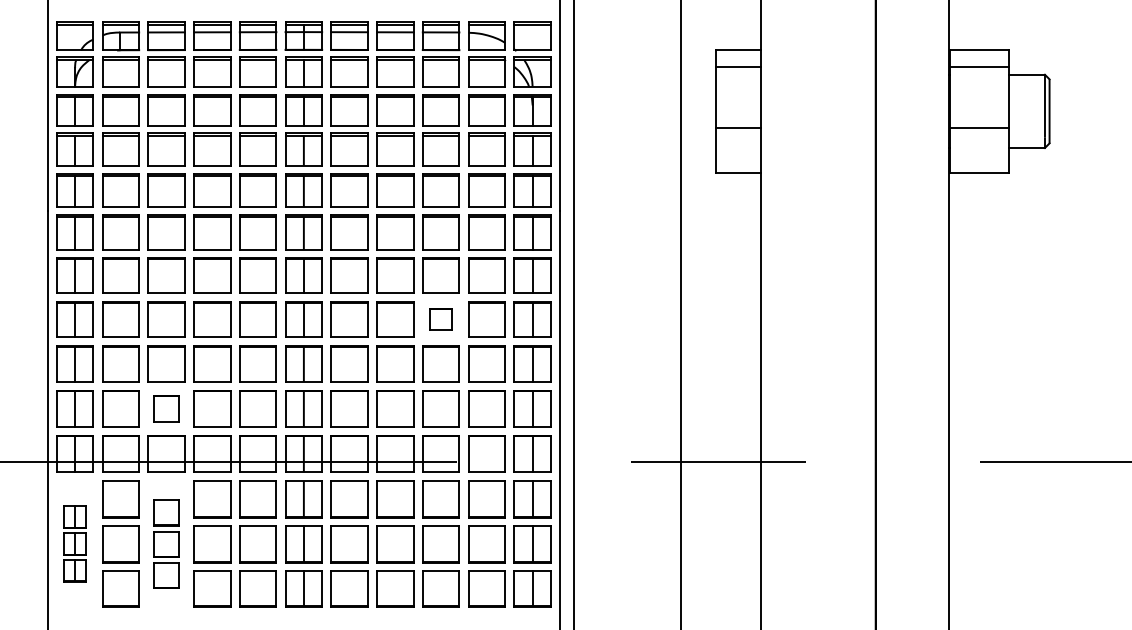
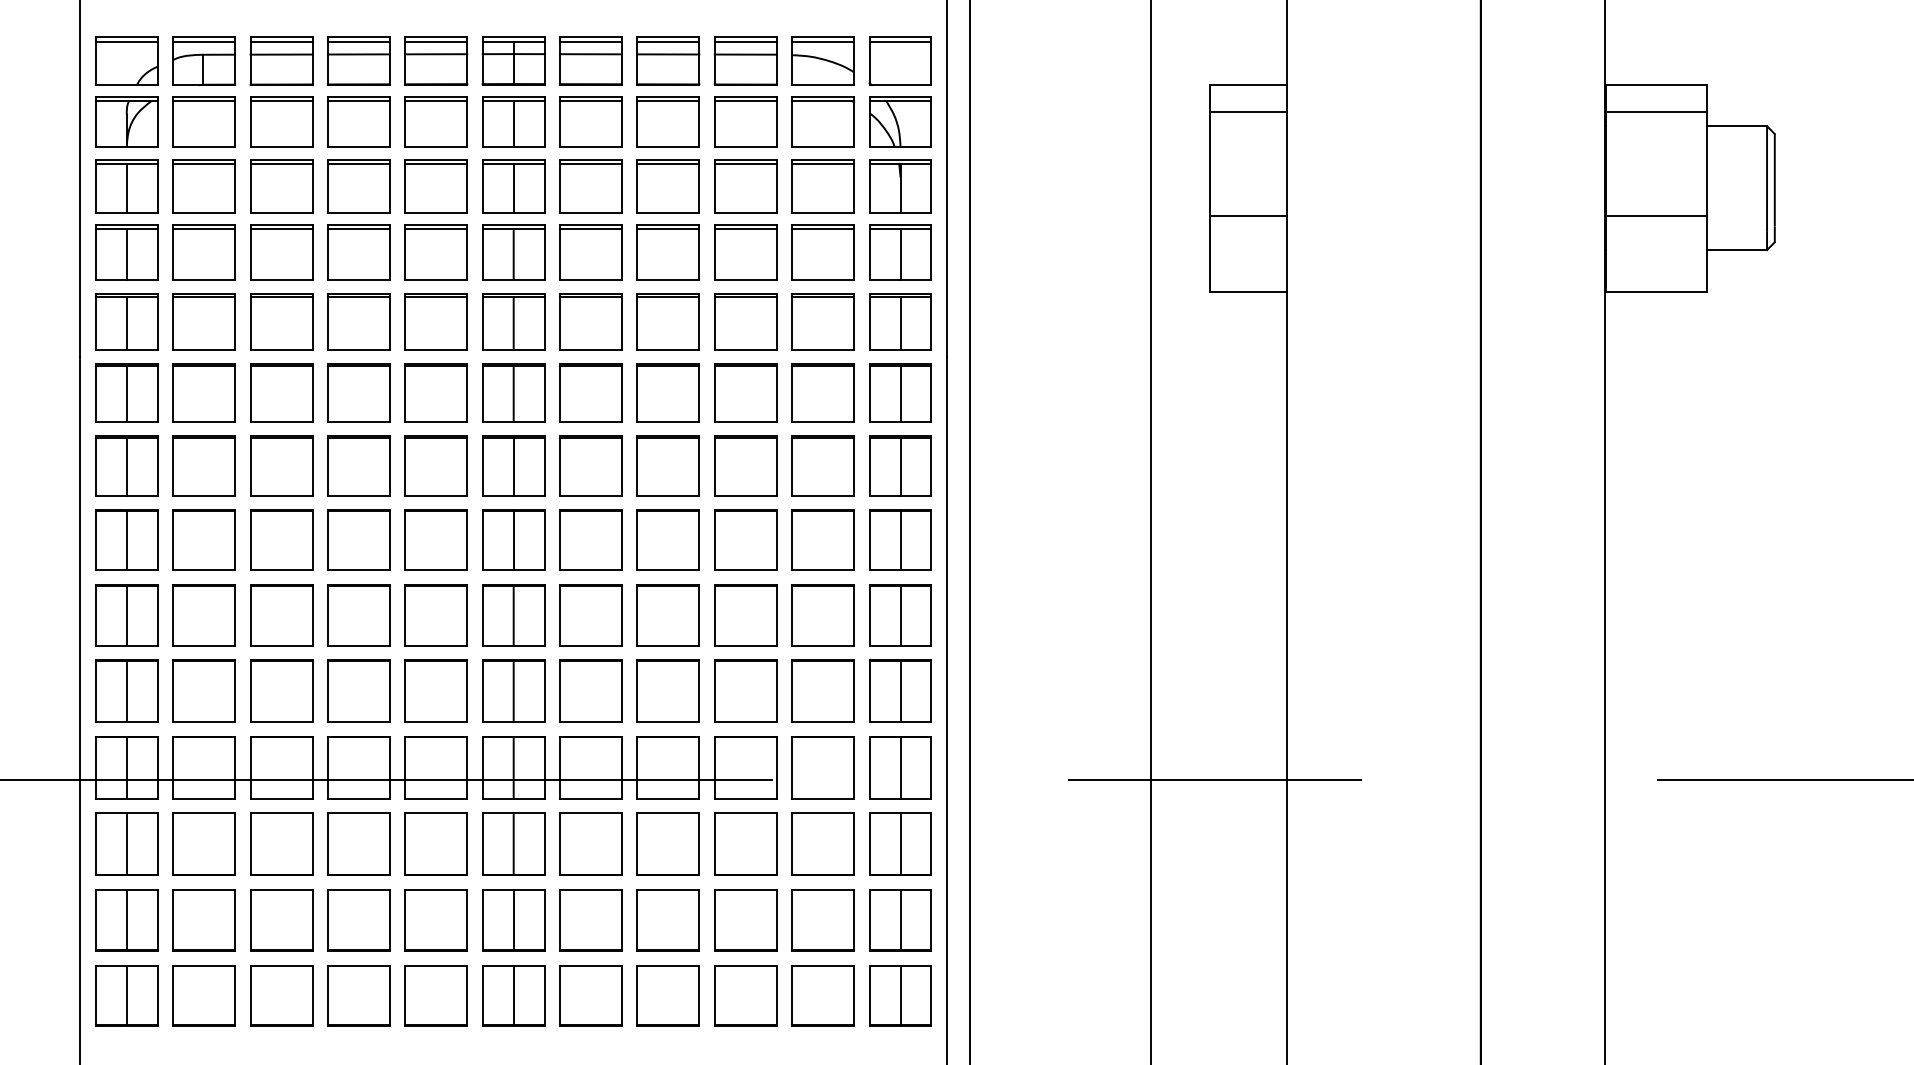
part: (440, 319) -> (744, 540), size x1.67
part: (166, 408) -> (281, 690), size x1.43
part: (74, 543) -> (125, 918), size x1.67
part: (166, 543) -> (281, 918), size x1.43

